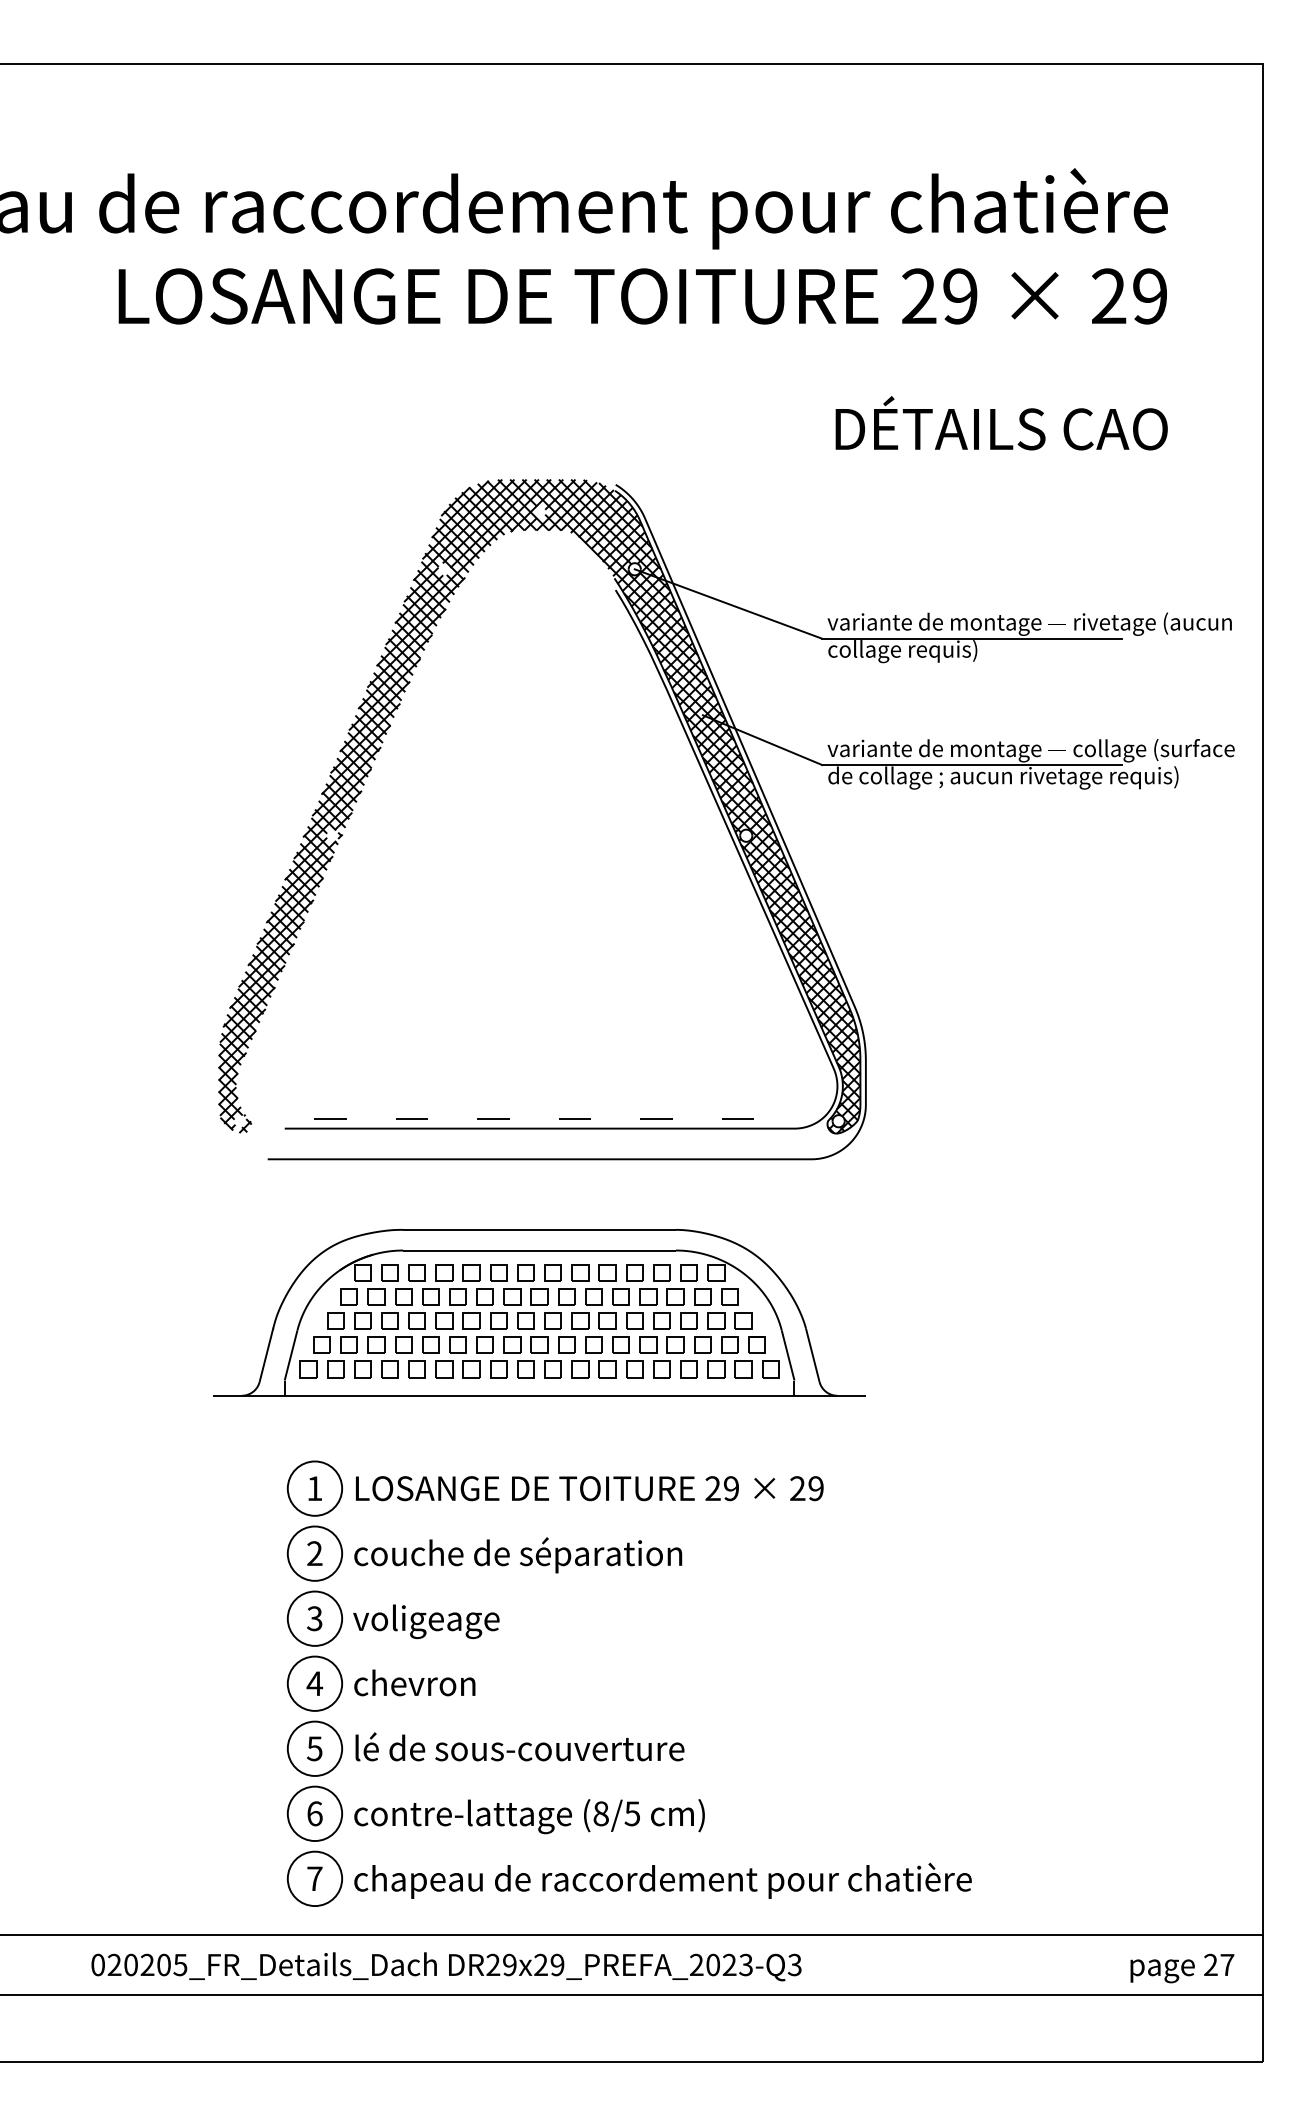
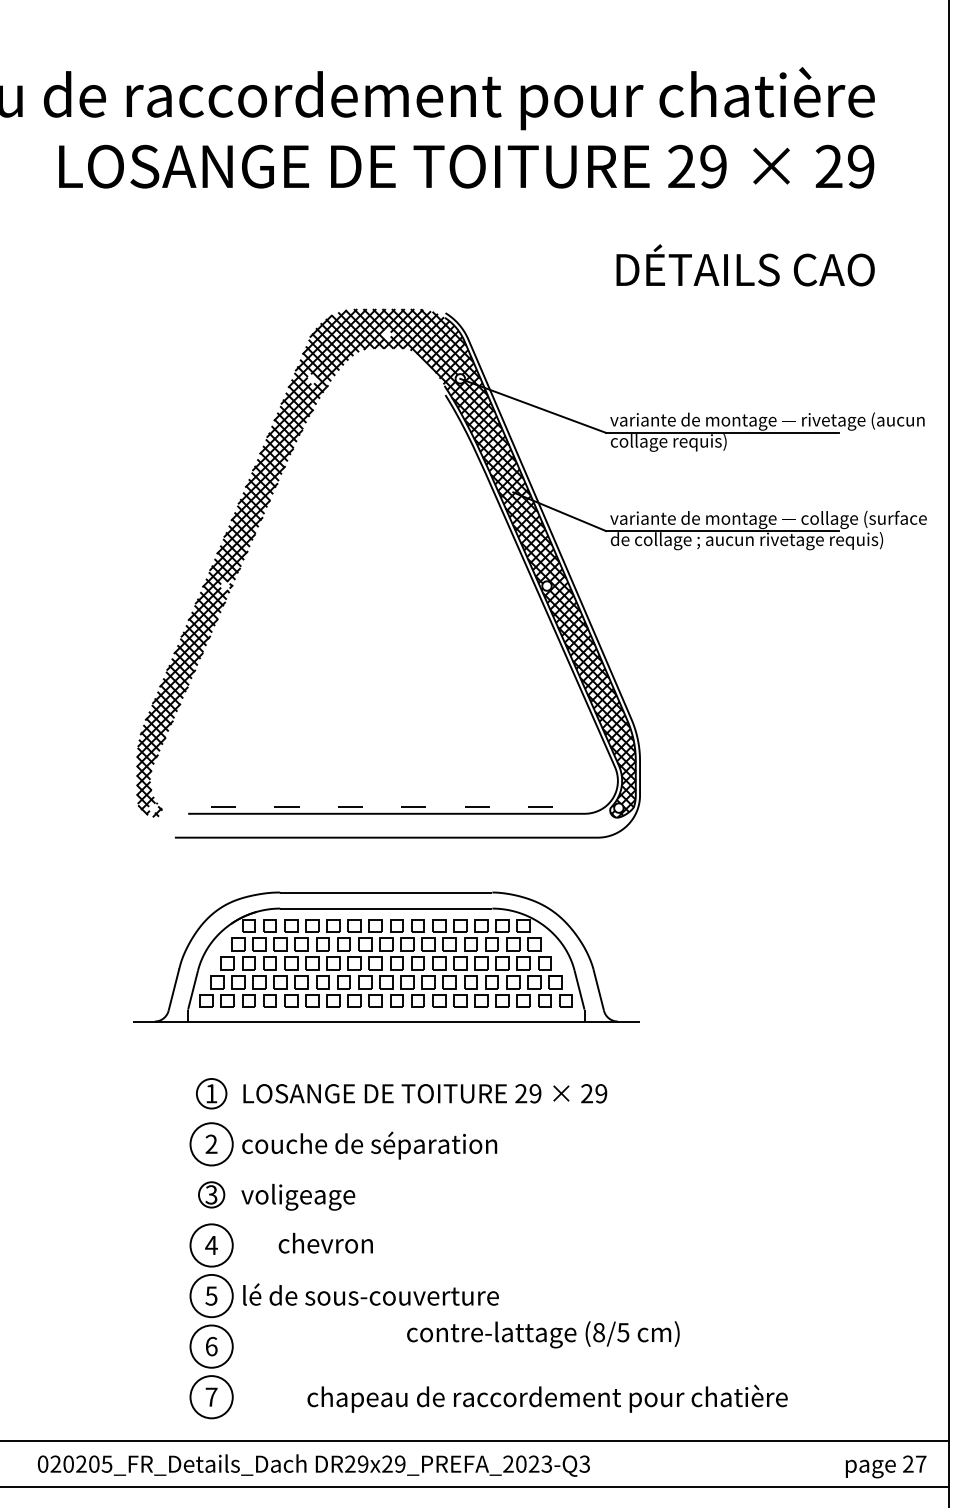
circle: (314, 1488) -> (211, 1093), size x0.7
circle: (314, 1618) -> (211, 1194), size x0.6
text: (414, 1682) -> (325, 1242), moved
text: (529, 1816) -> (543, 1334), moved
text: (662, 1880) -> (547, 1398), moved

